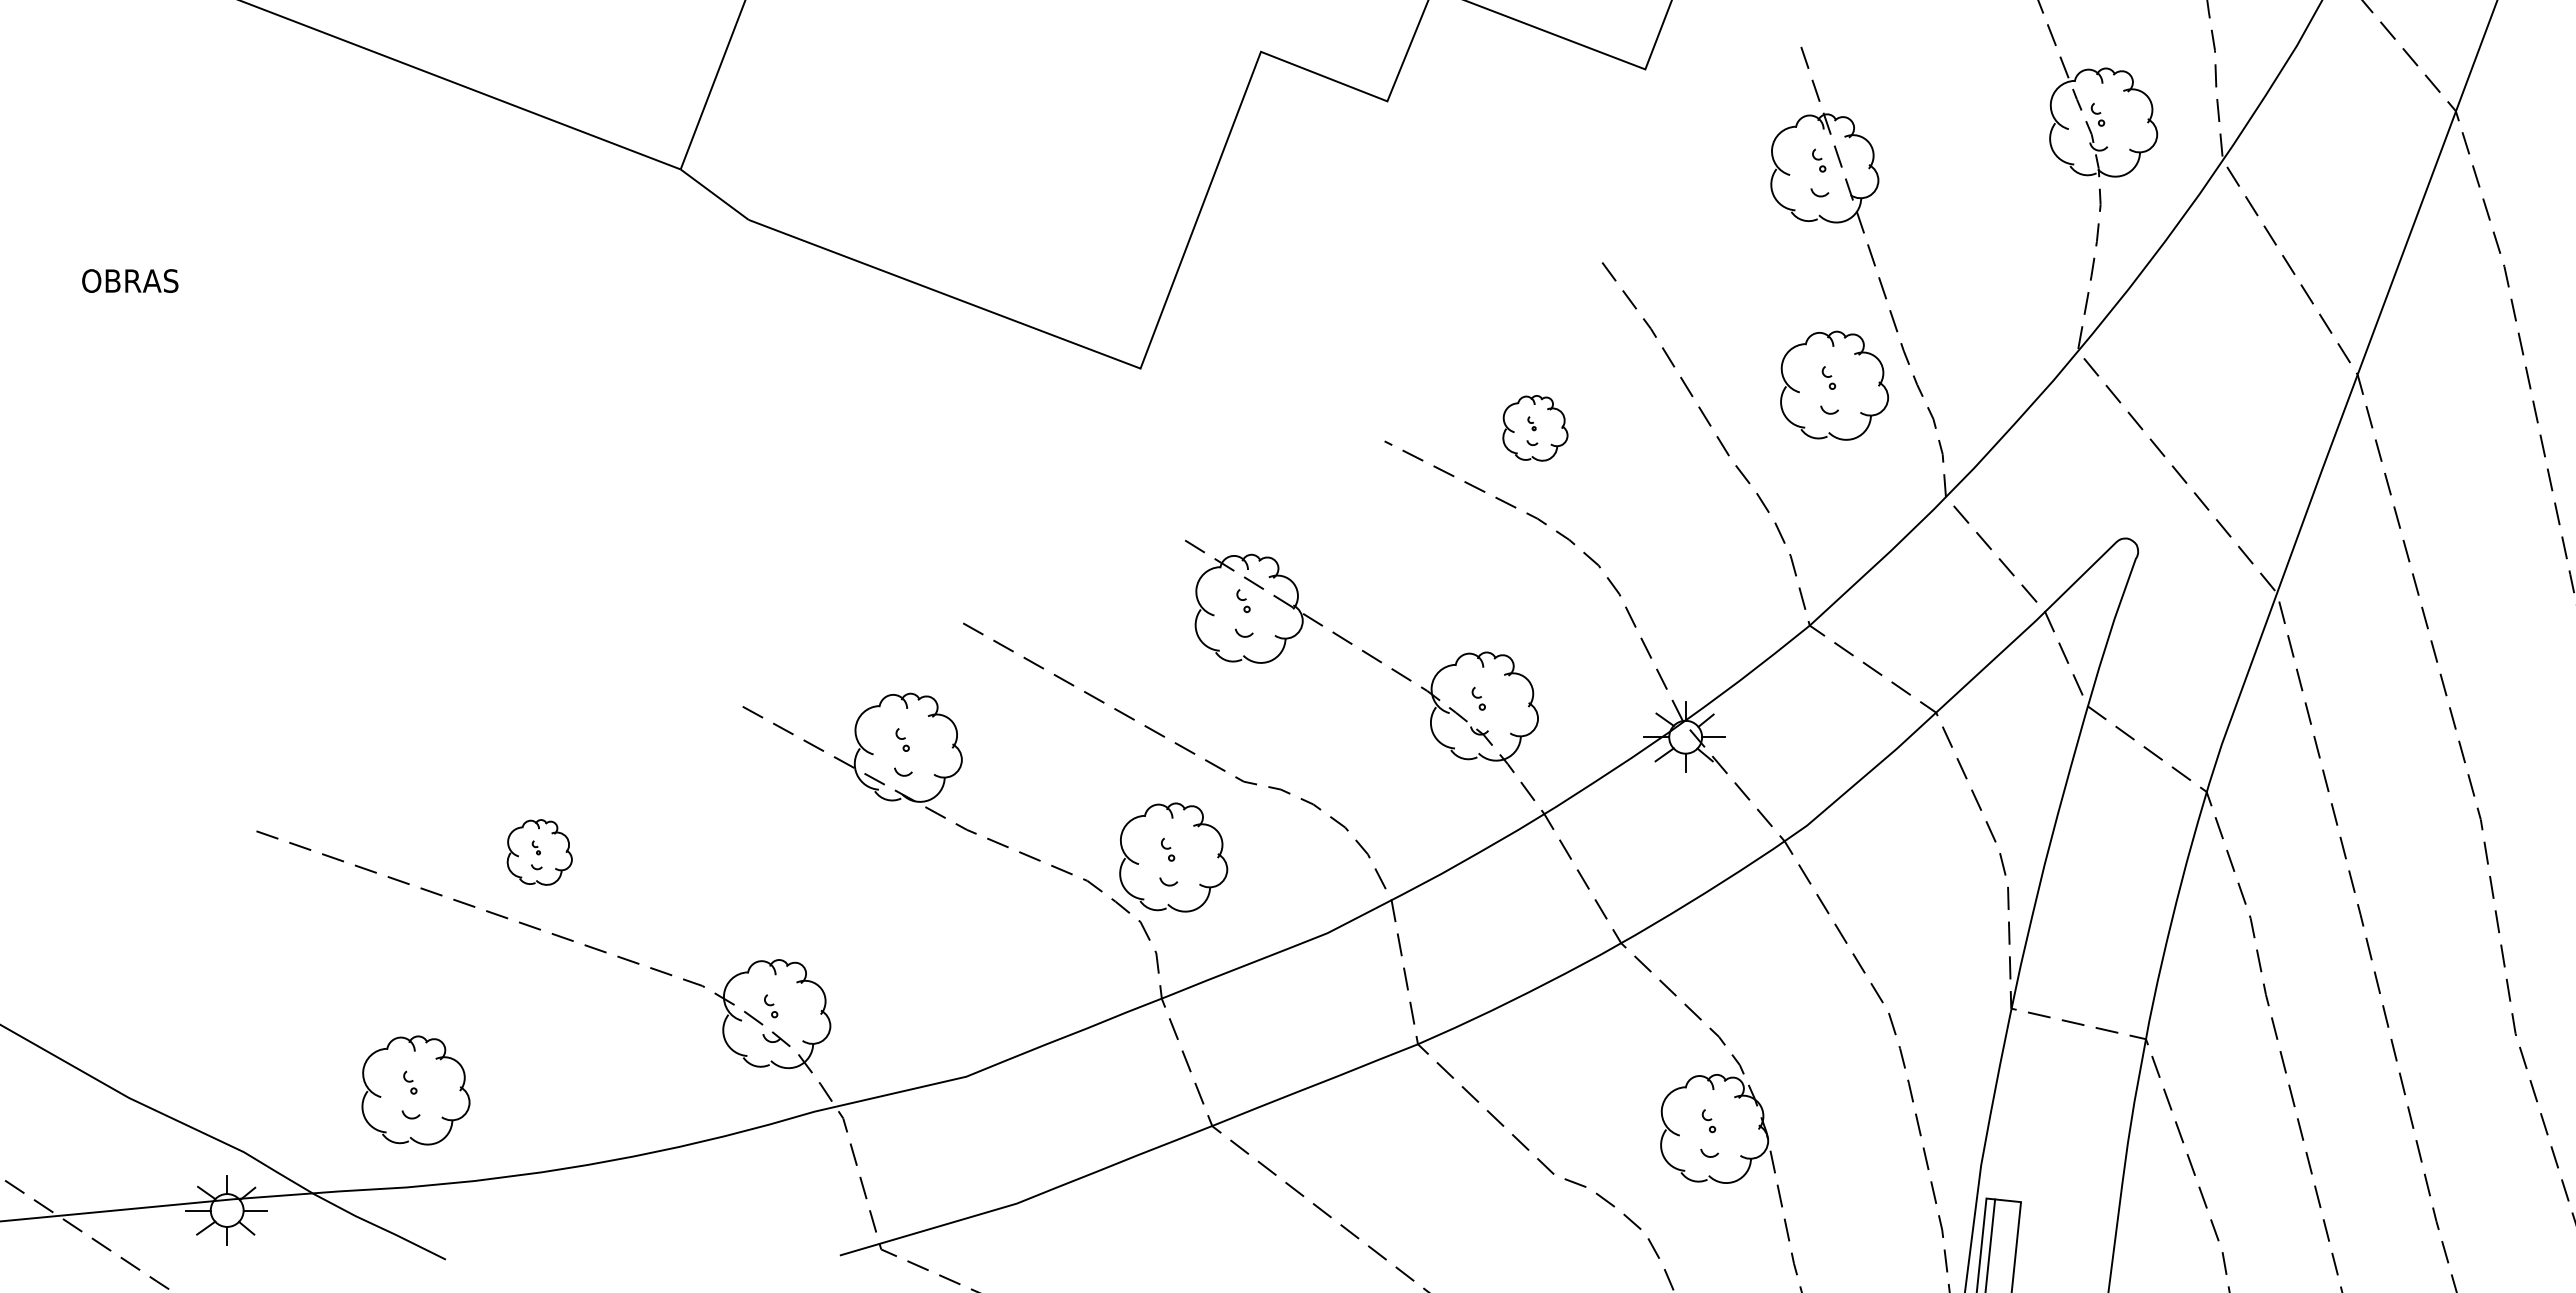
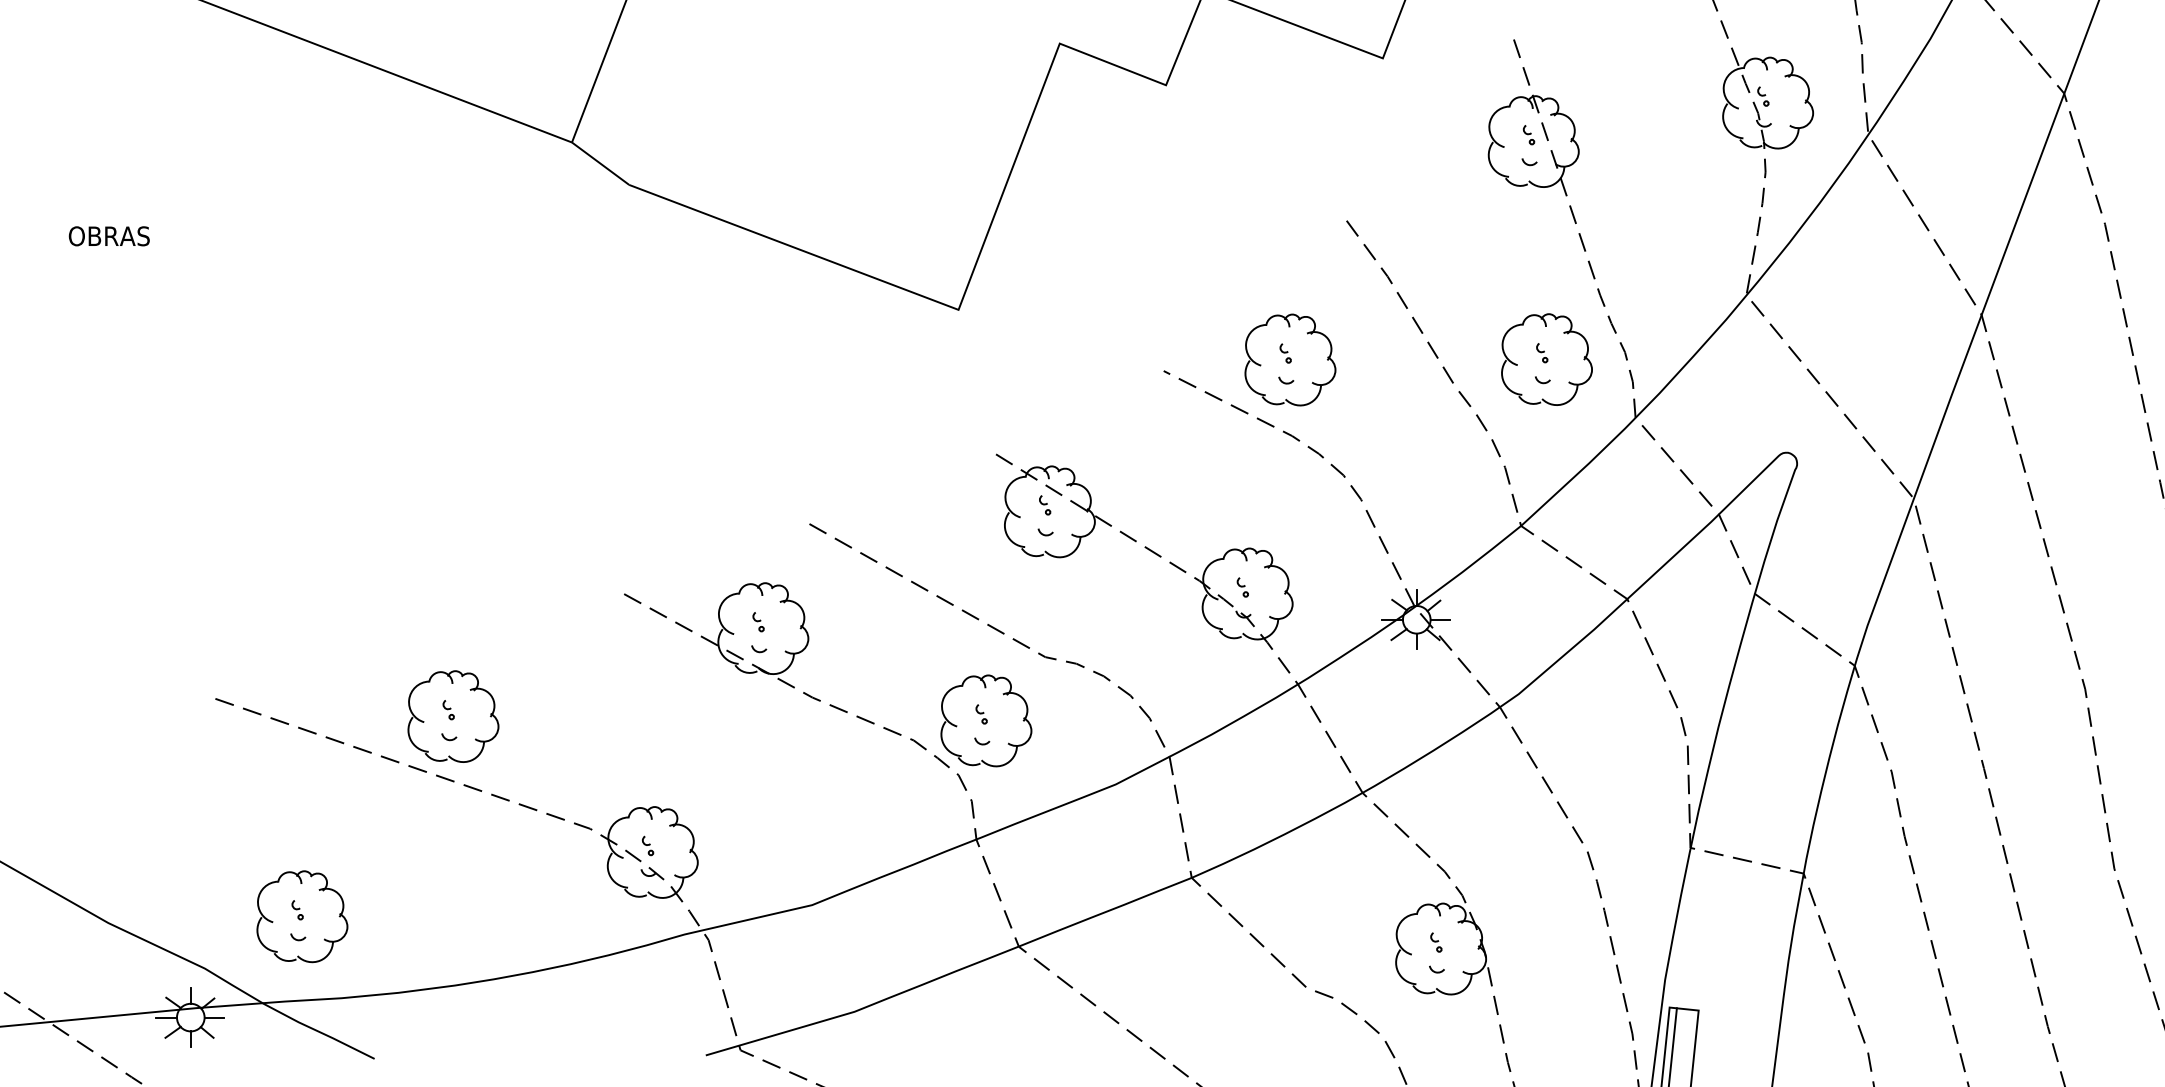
part: (1834, 385) -> (1546, 359), moved
part: (1535, 428) -> (1290, 360), size x1.67
part: (539, 852) -> (453, 716), size x1.67
part: (415, 1090) -> (302, 916), moved

